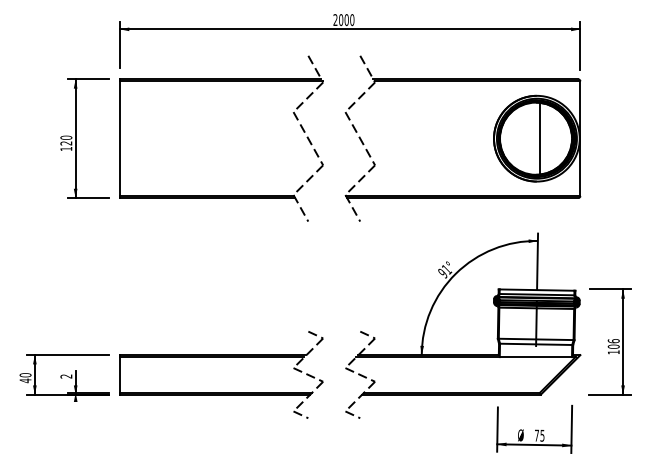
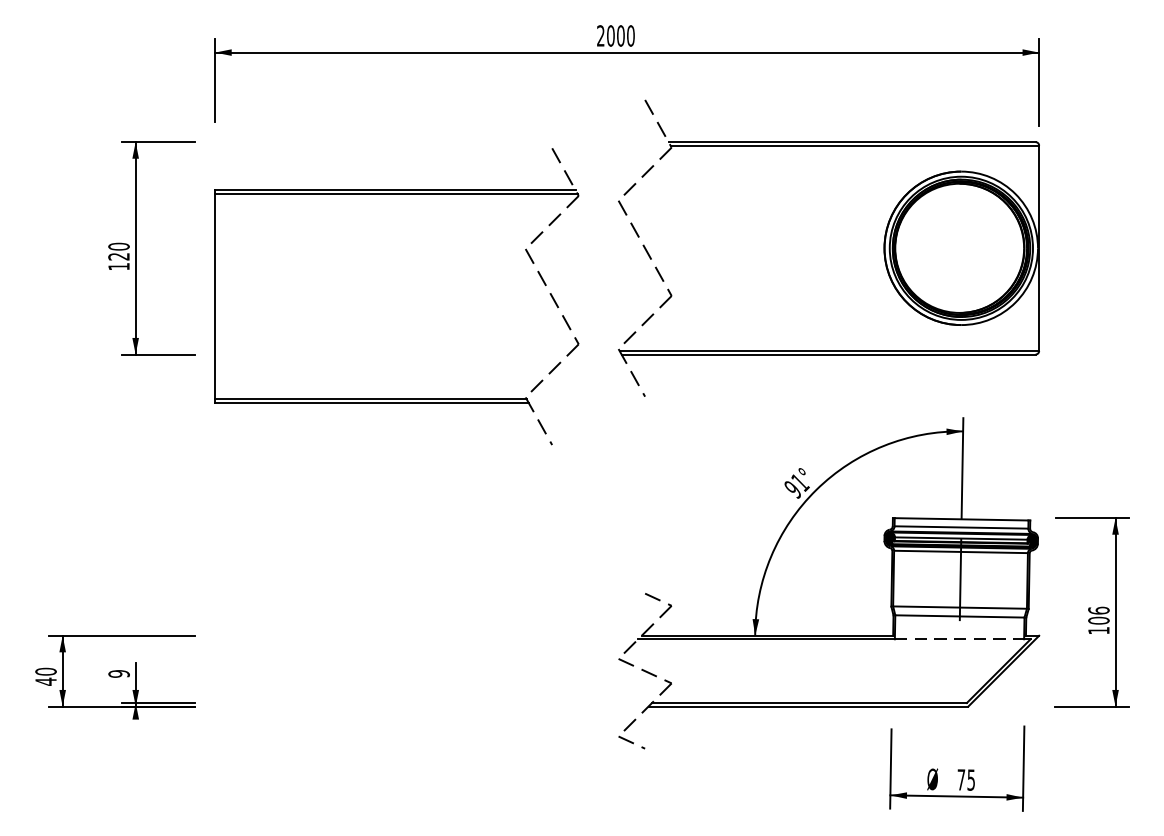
part: (221, 81) -> (396, 194), moved
line: (540, 138) -> (967, 247), removed
part: (221, 357) -> (396, 639), removed
line: (536, 357) -> (960, 639), solid -> dashed
text: (66, 376) -> (119, 673), 2 -> 9

